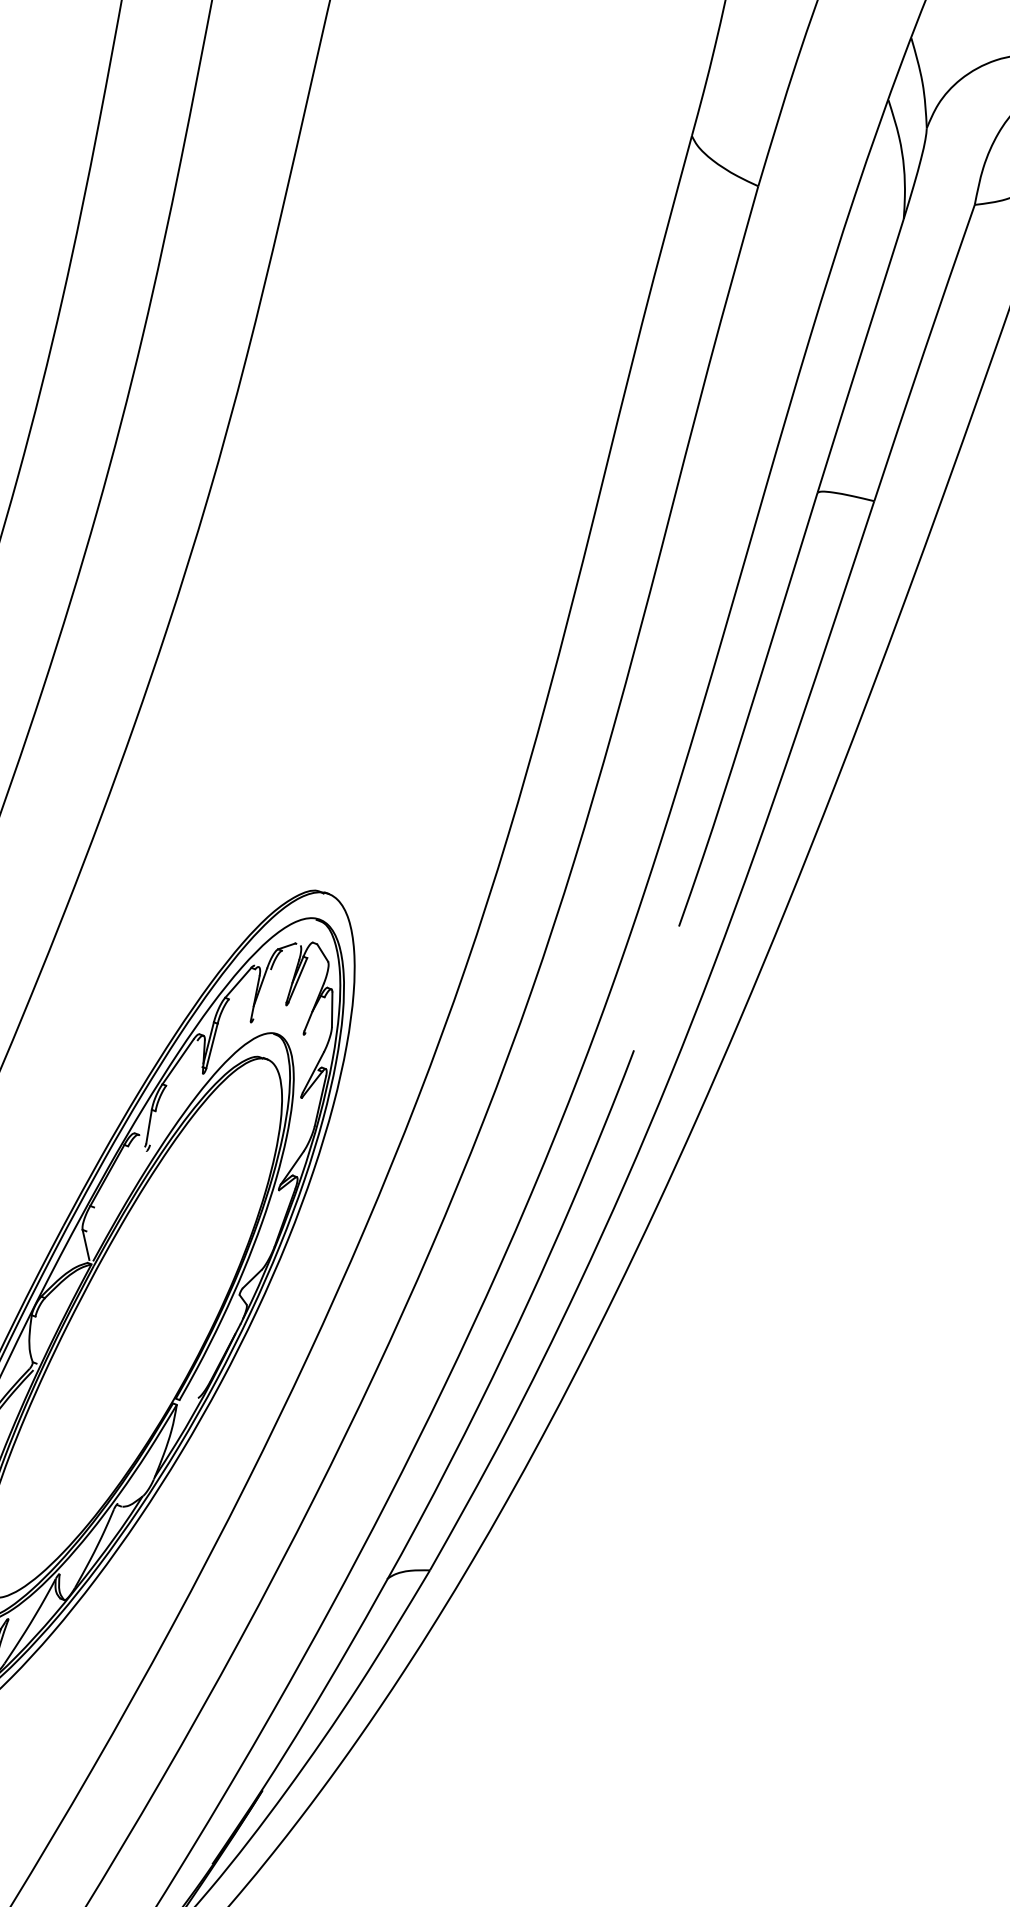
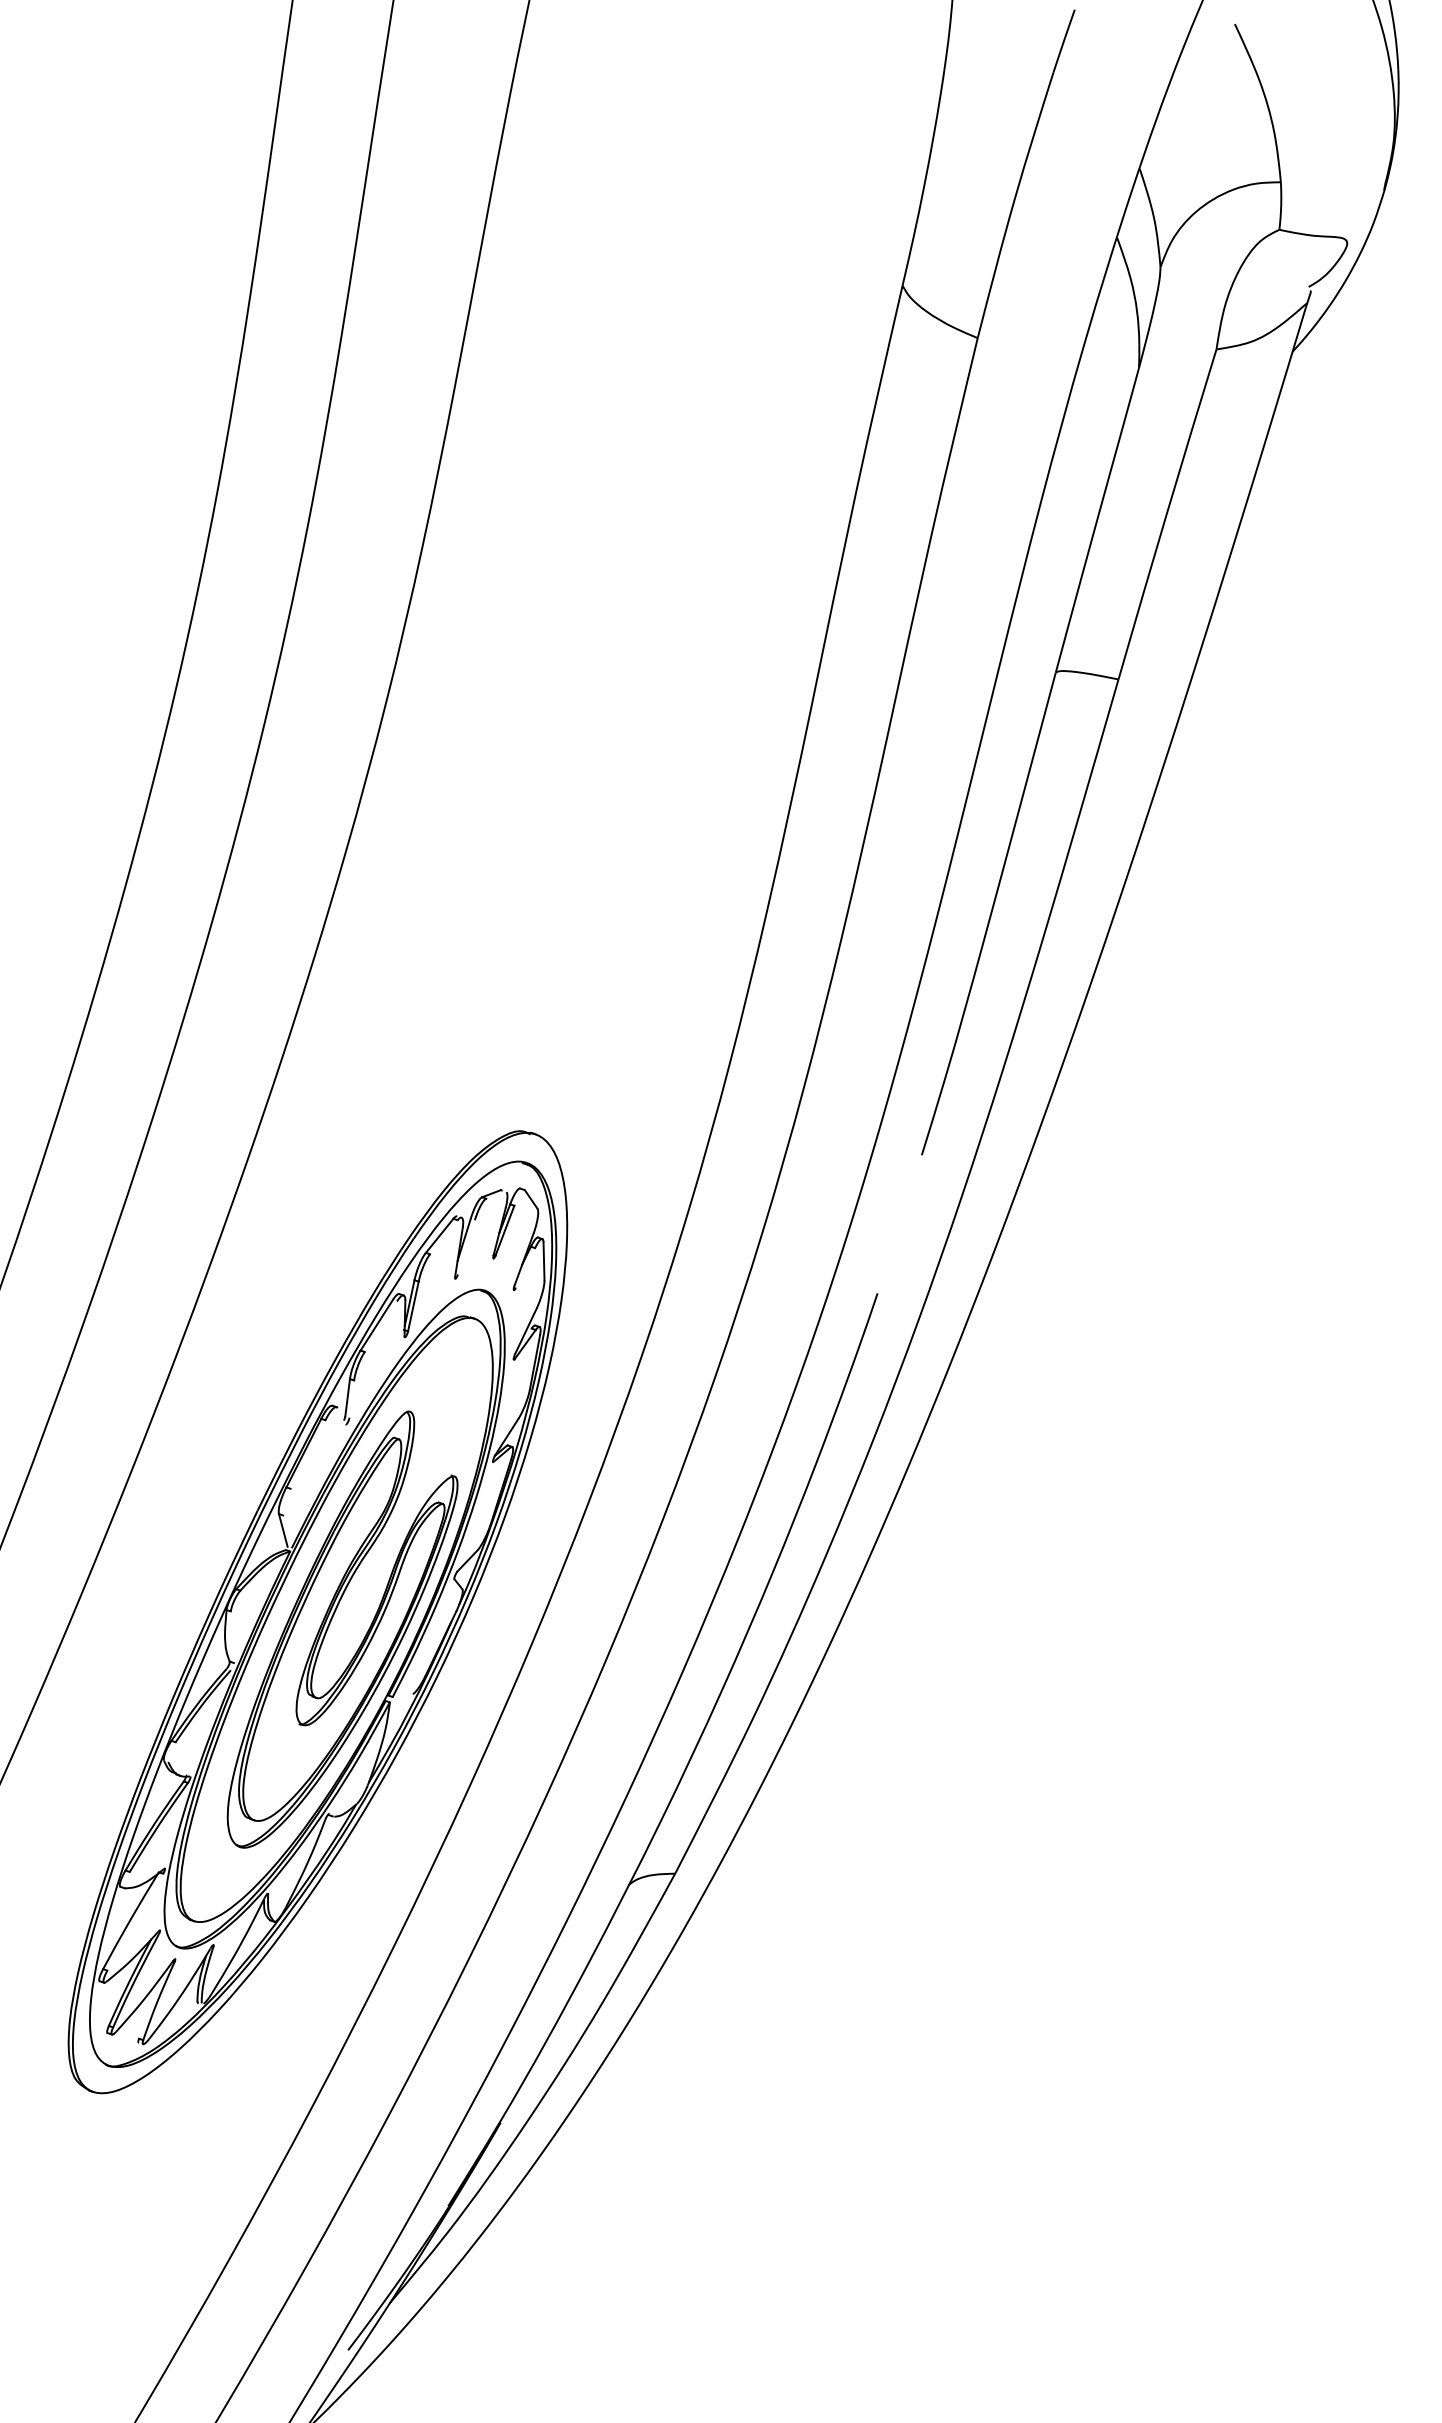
part: (125, 1332) -> (330, 1624), added

